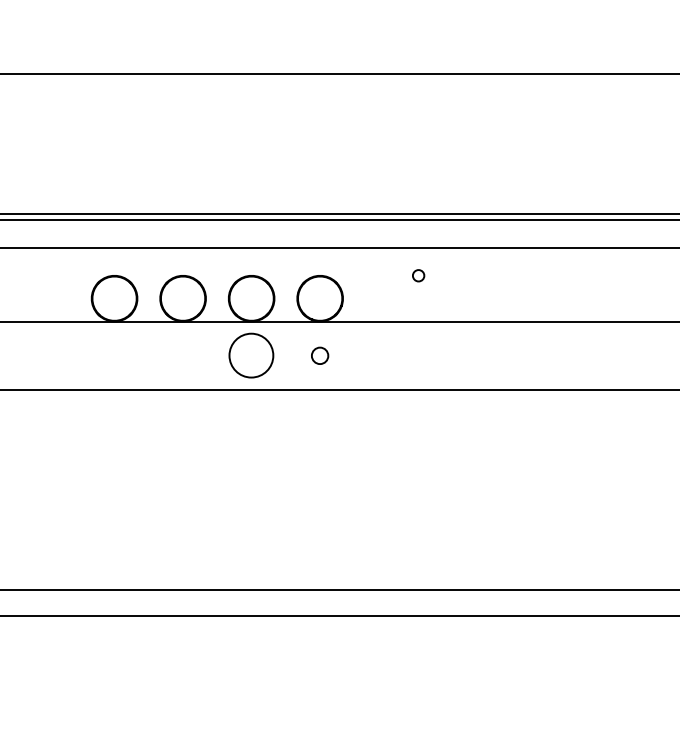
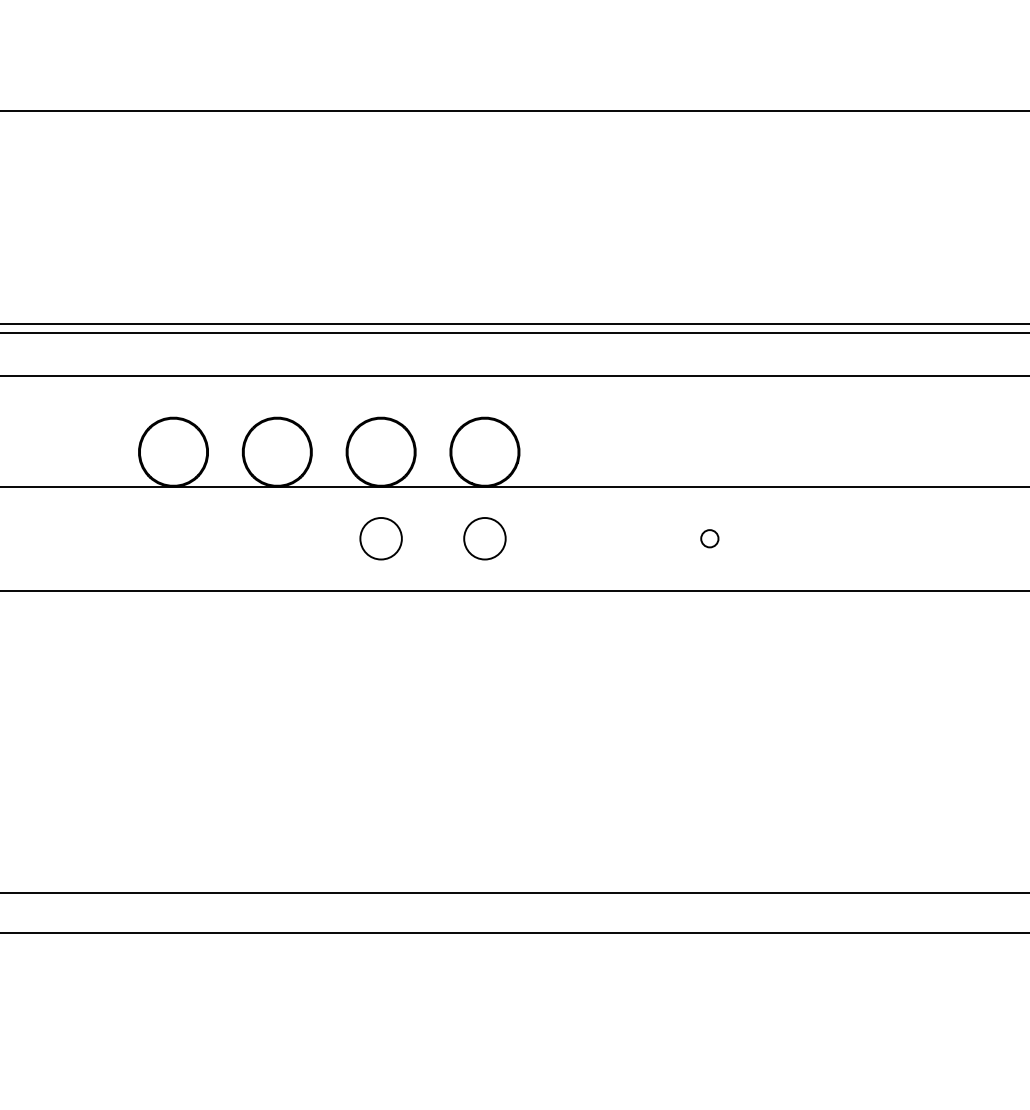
circle: (418, 275) -> (709, 538), moved
circle: (251, 355) -> (380, 538), size x0.62
circle: (319, 355) -> (483, 538), size x1.67

